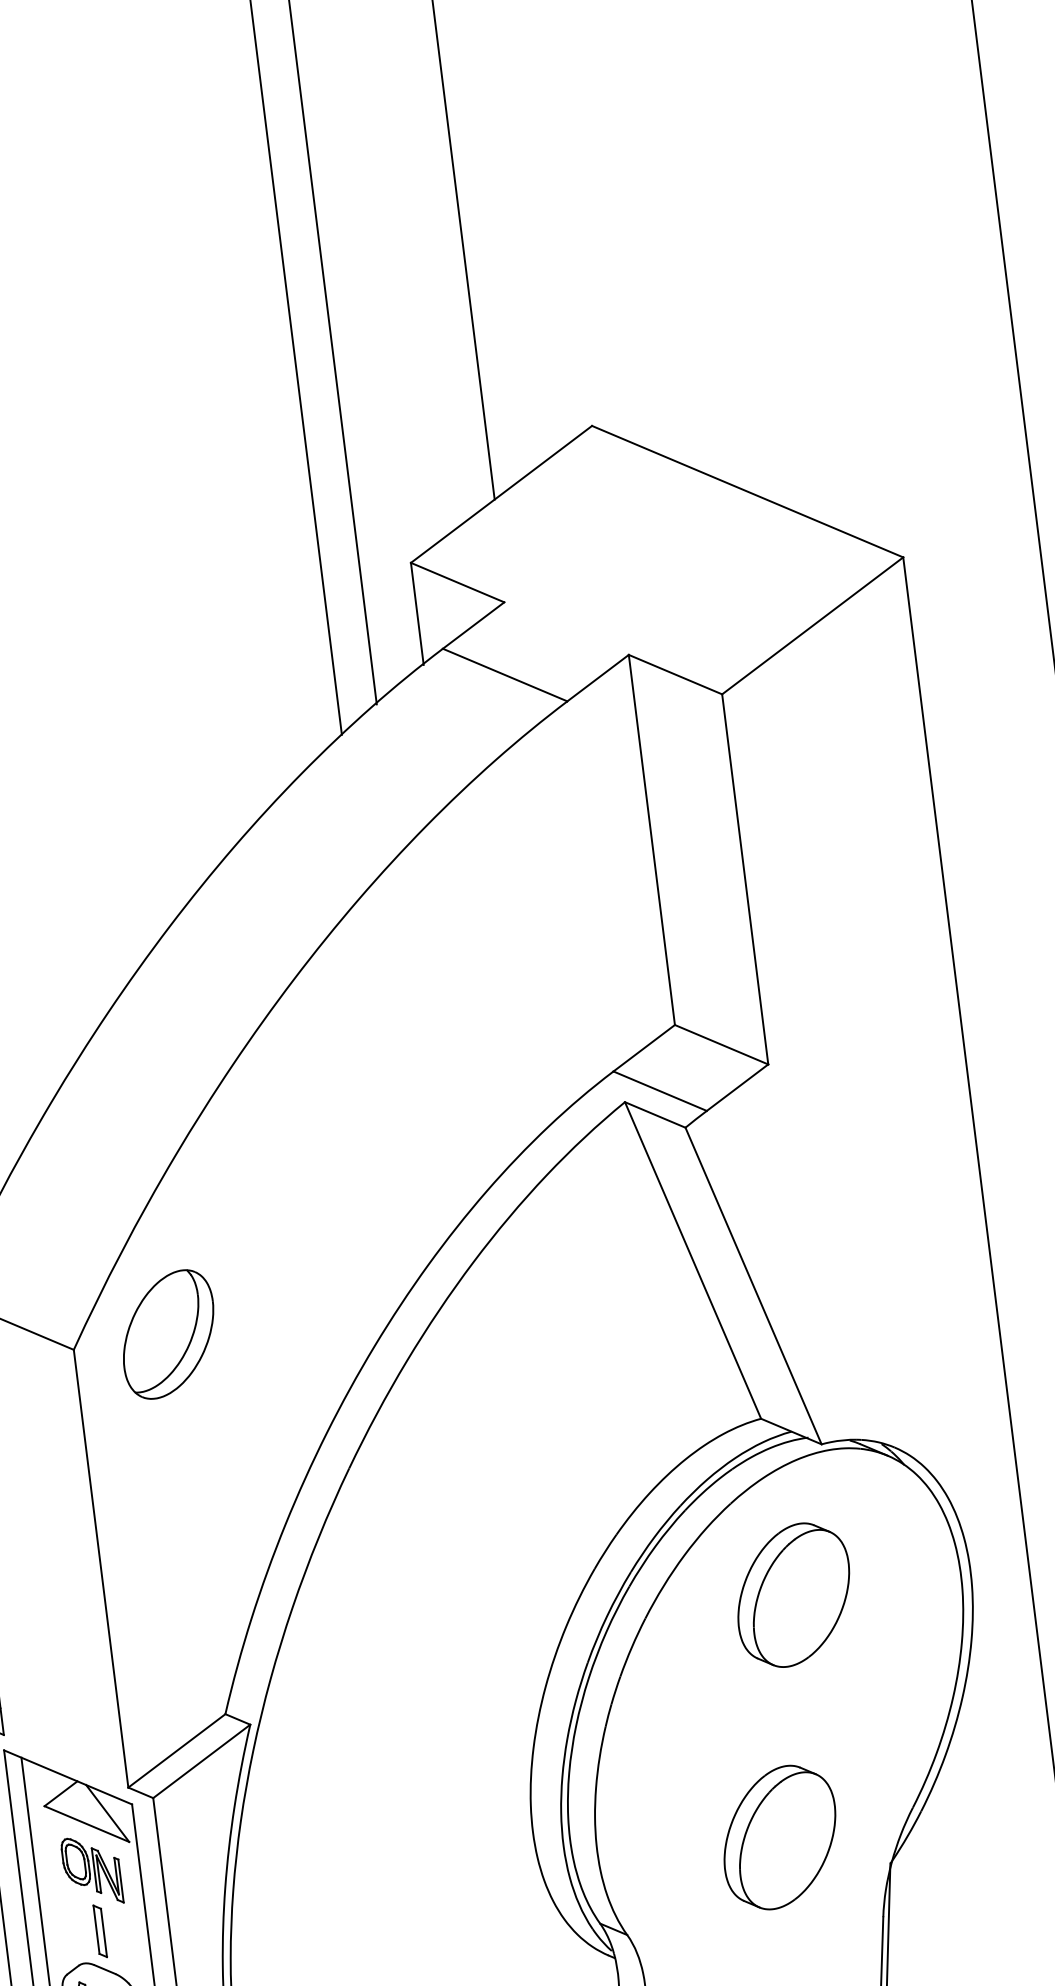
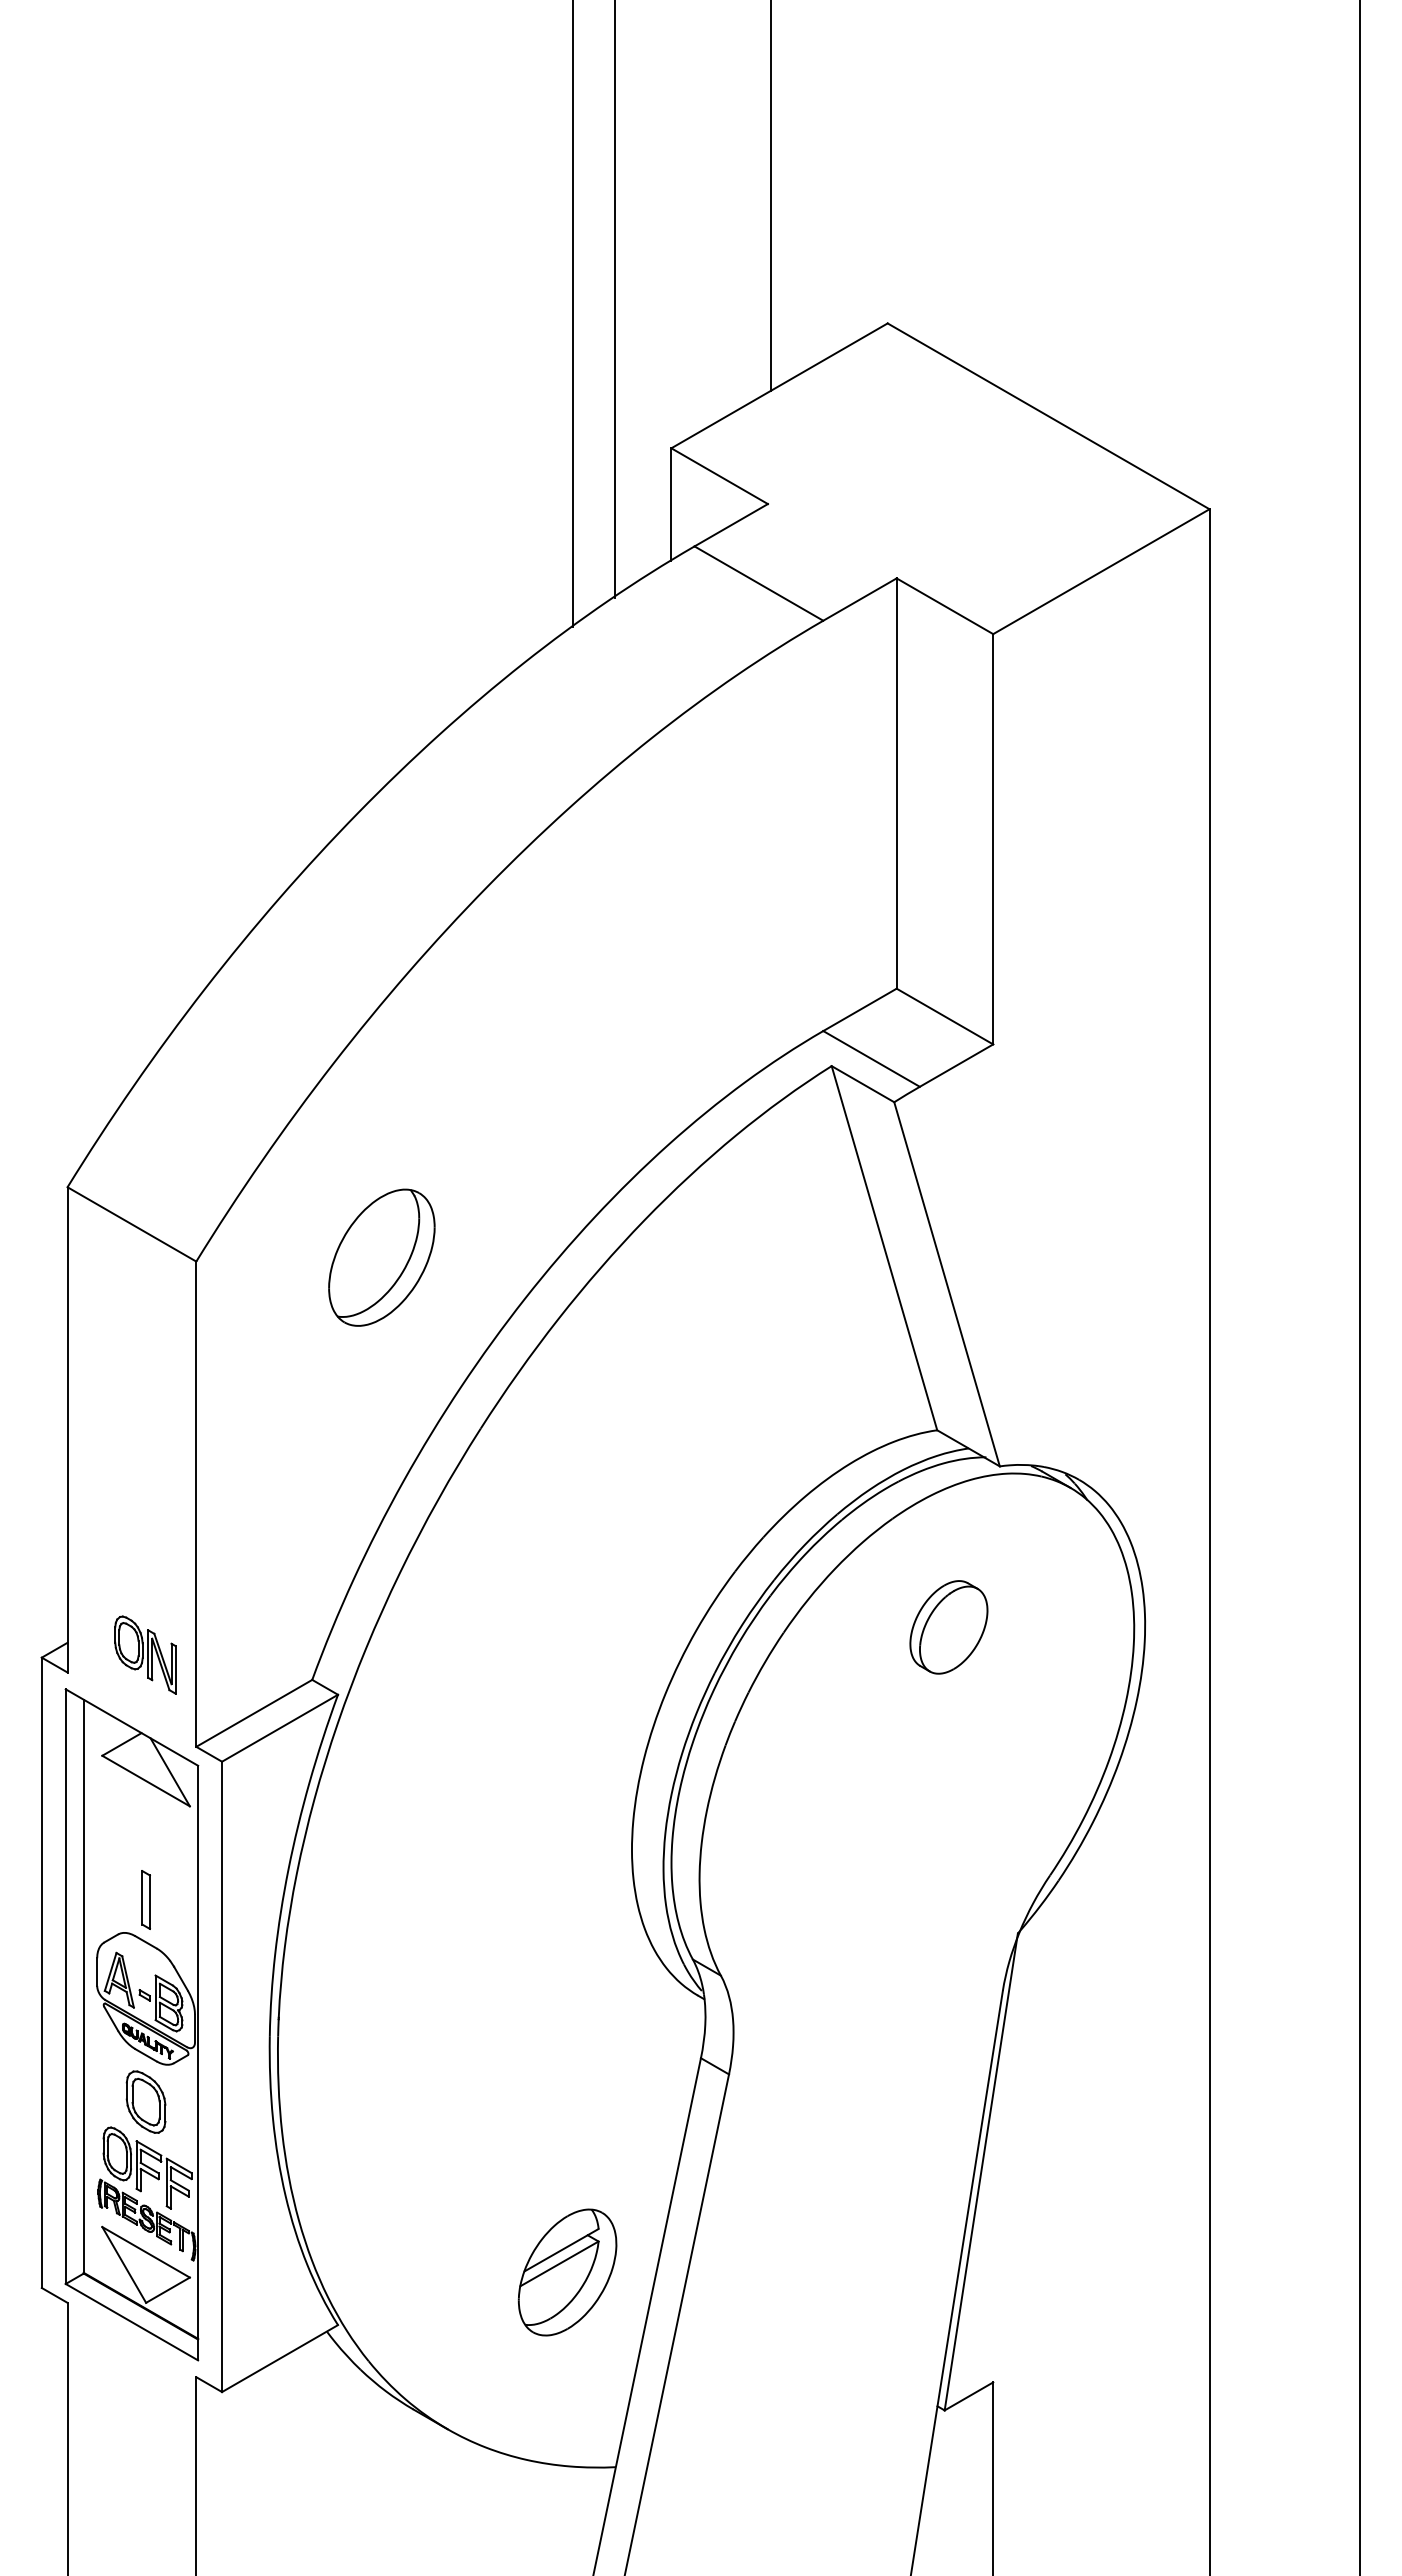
part: (168, 1334) -> (381, 1257), moved
part: (793, 1595) -> (948, 1627), size x0.6
part: (779, 1837) -> (900, 1889), removed
part: (92, 1870) -> (145, 1654), moved

